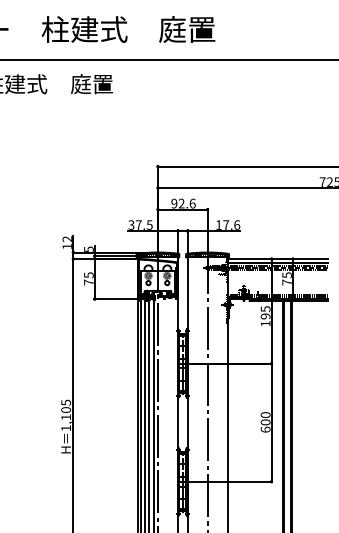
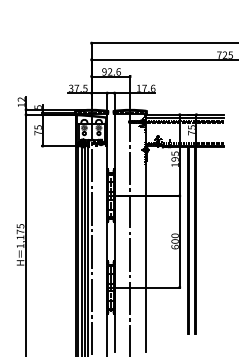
text: (65, 409) -> (20, 231), 1,105 -> 1,175

